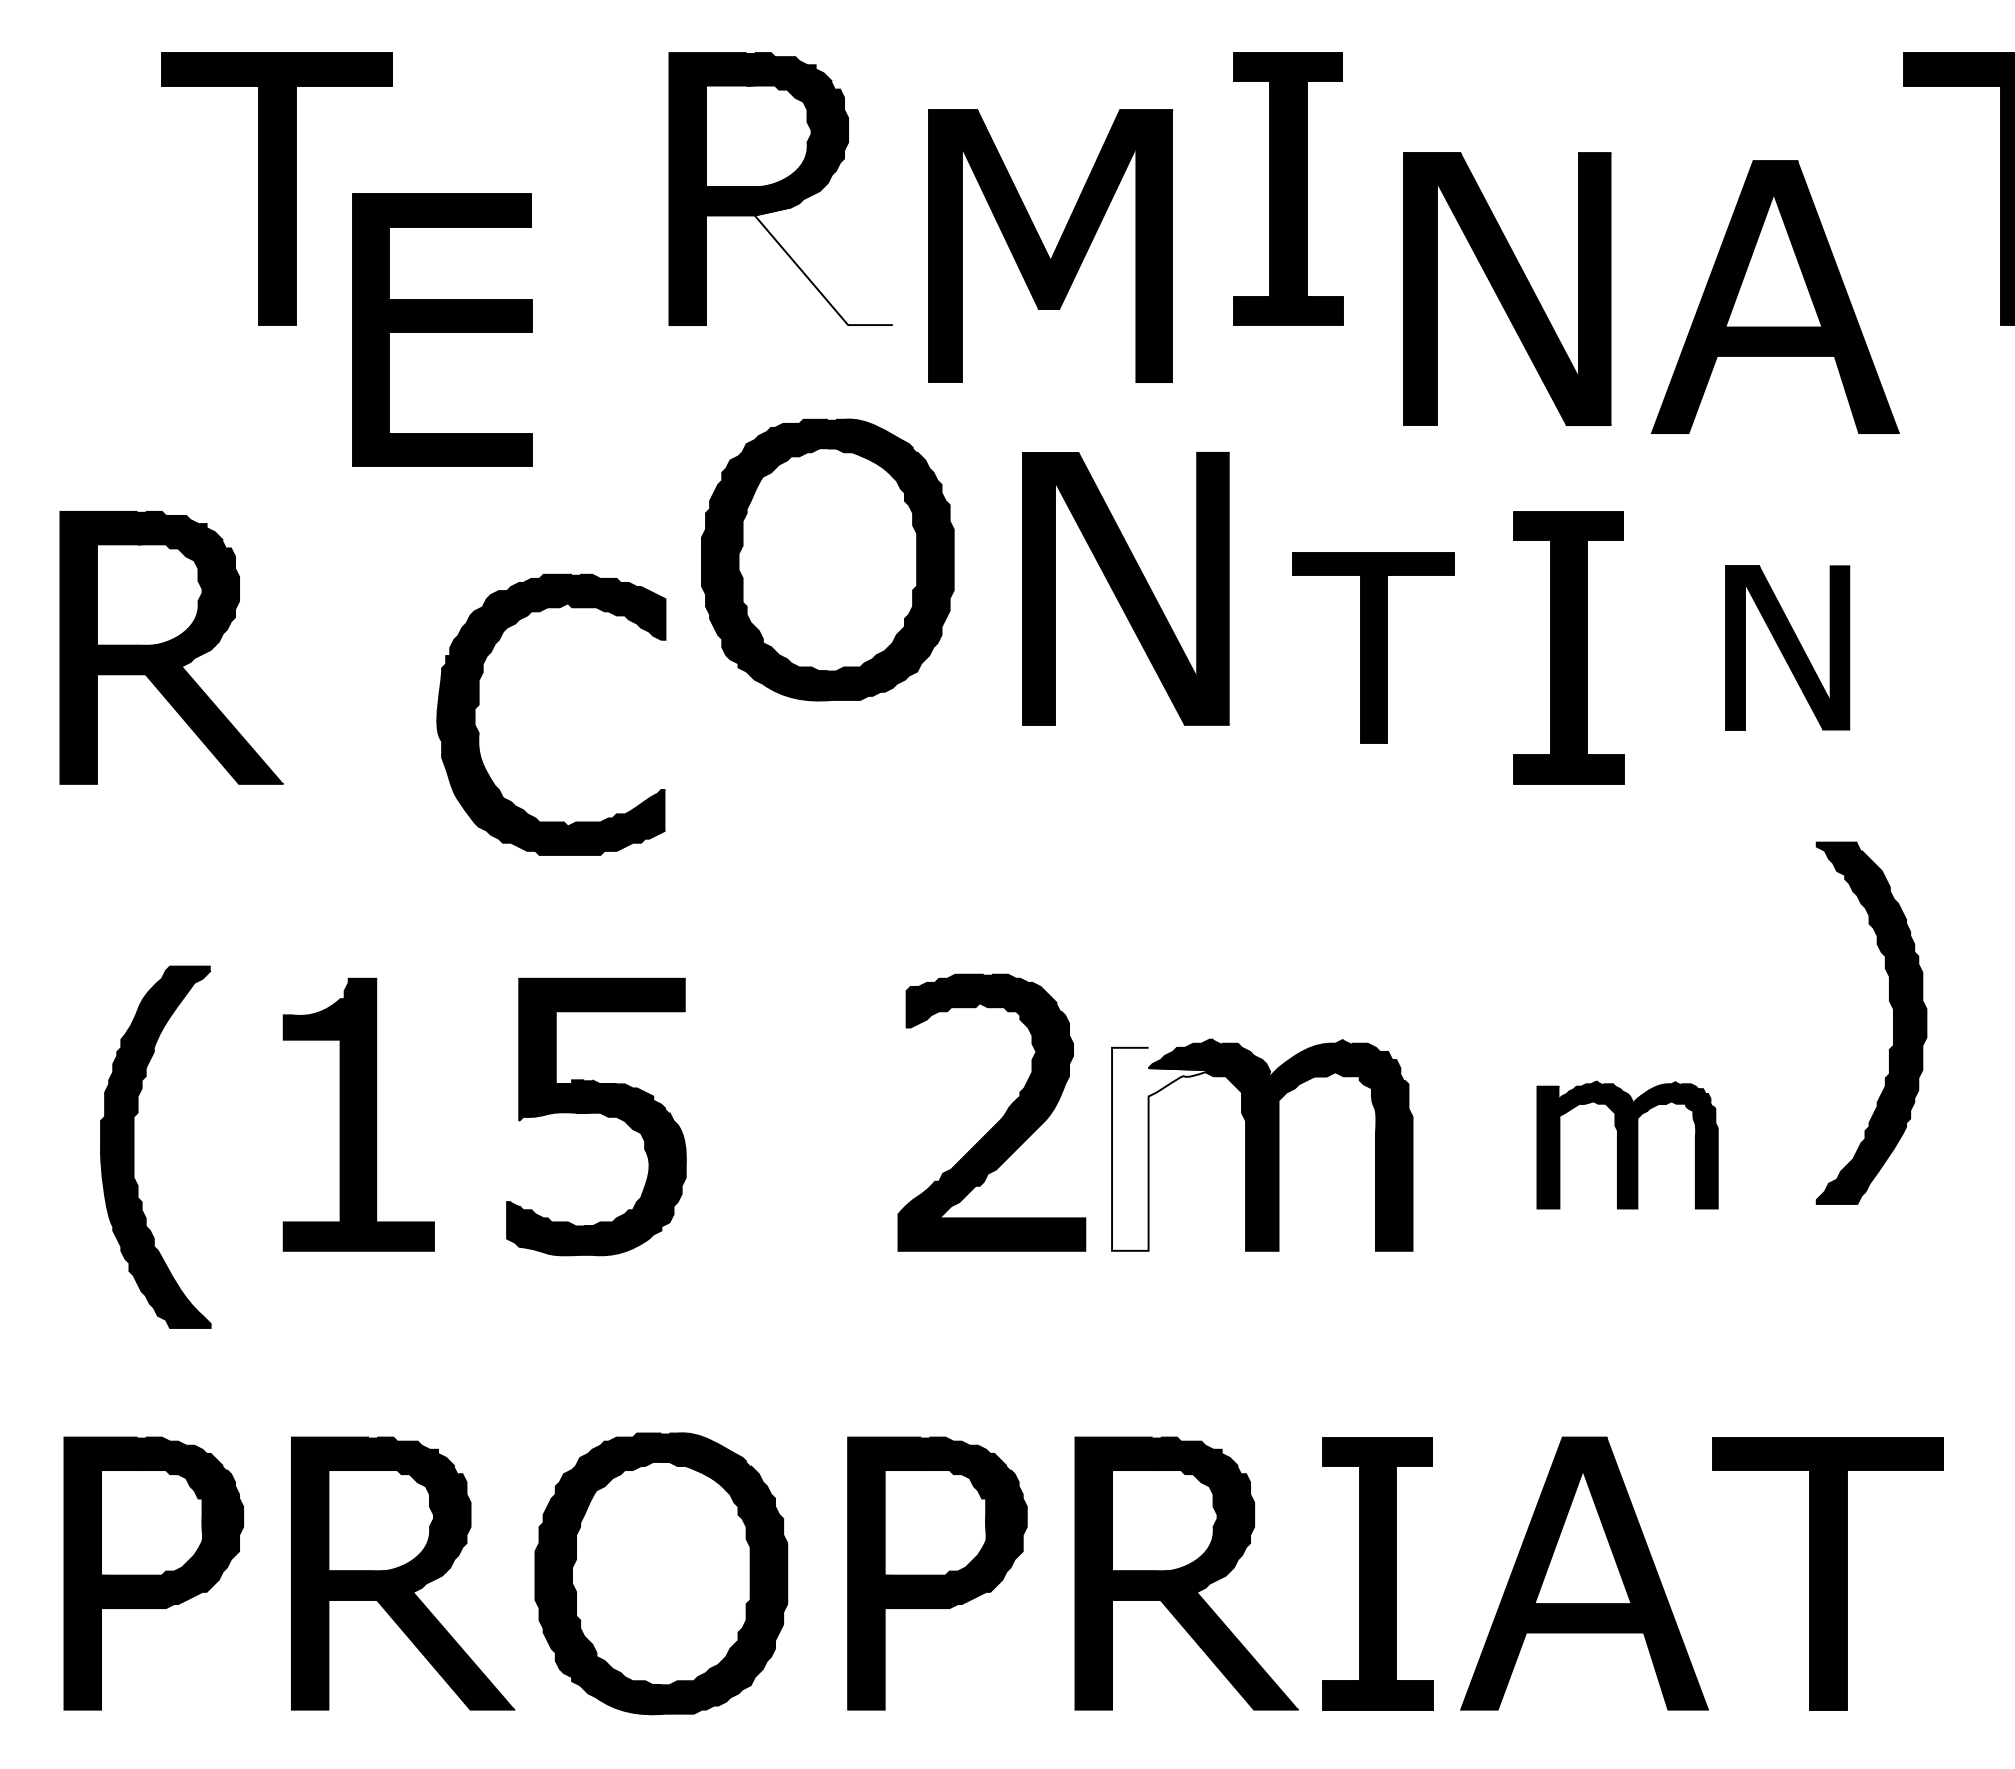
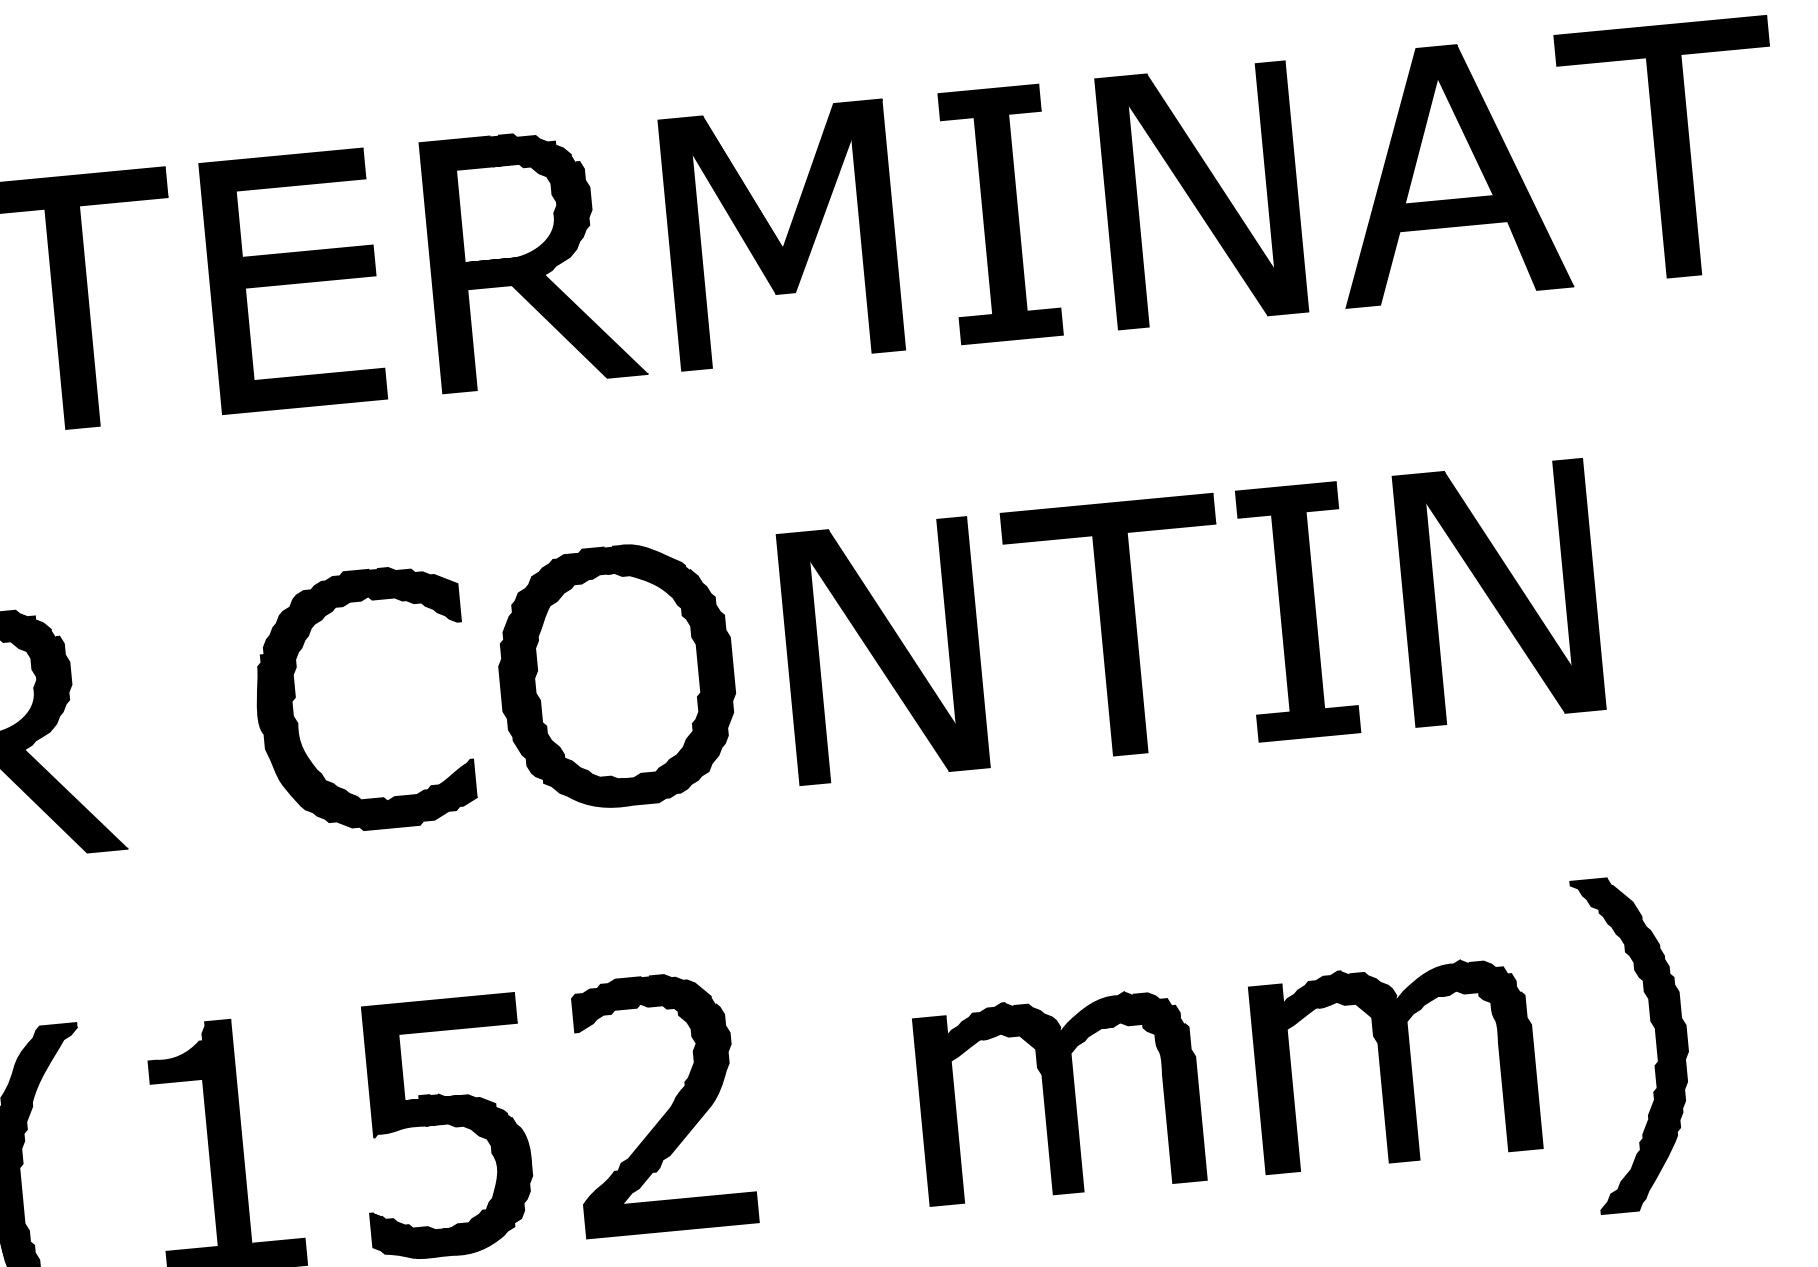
part: (1050, 245) -> (781, 234), moved
fill: (823, 266) -> (579, 326), added
part: (1507, 288) -> (1201, 194), moved
part: (1775, 296) -> (1448, 171), moved
part: (442, 329) -> (293, 280), moved
part: (827, 559) -> (616, 675), moved
part: (1125, 588) -> (883, 650), moved
part: (1373, 647) -> (1118, 628), size x1.43
part: (1787, 647) -> (1499, 592), size x1.67
part: (479, 705) -> (295, 697), moved
part: (1893, 1022) -> (1656, 1040), moved
part: (1000, 1118) -> (669, 1107), moved
part: (1627, 1144) -> (1395, 1063), size x1.67
fill: (1191, 1148) -> (994, 1104), added

